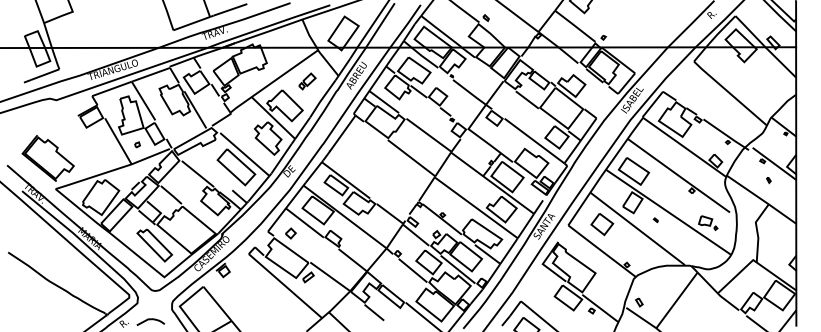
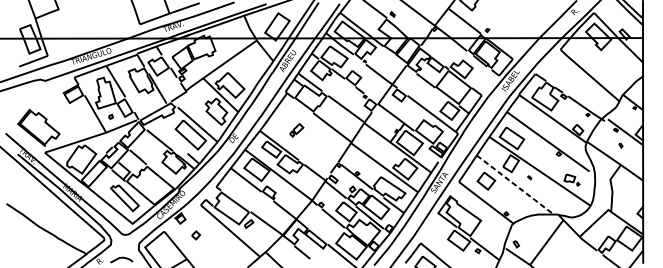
part: (307, 81) -> (296, 130), moved
line: (638, 229) -> (515, 185), solid -> dashed
part: (290, 233) -> (195, 235), moved

